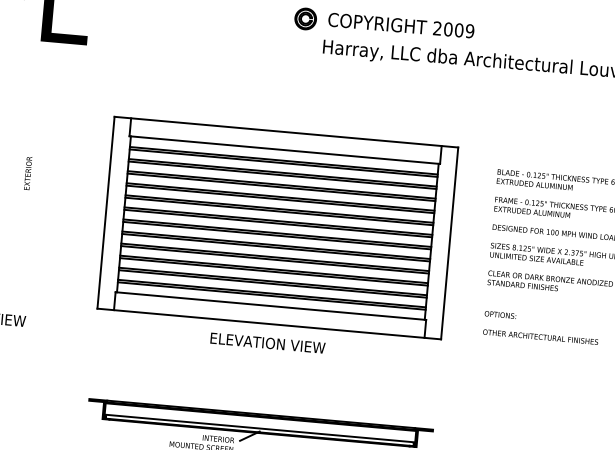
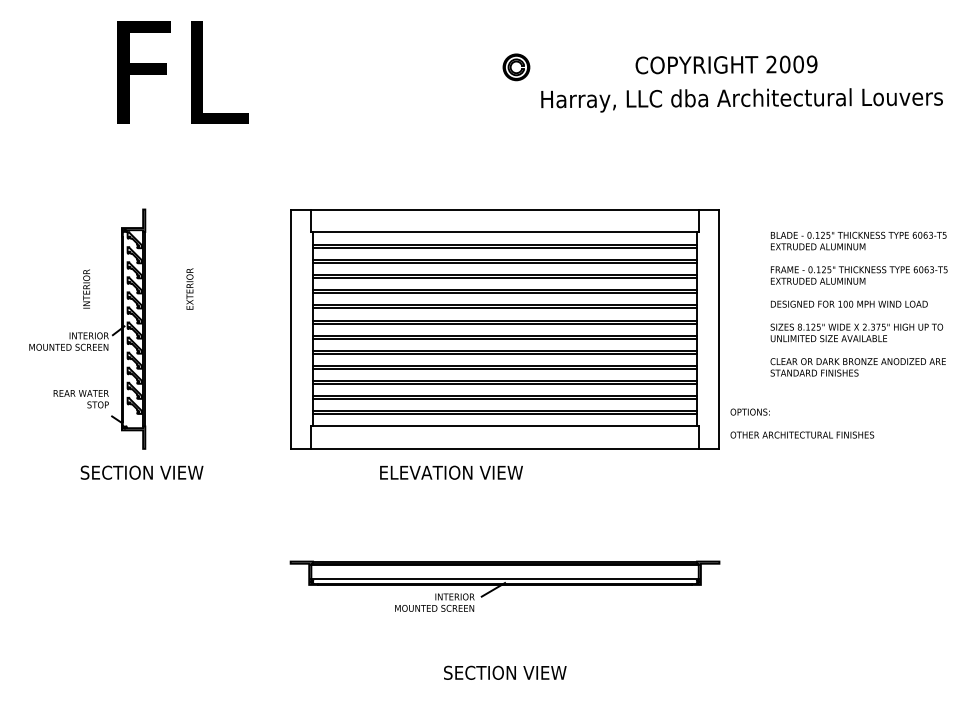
text: (401, 25) -> (726, 64), moved
text: (541, 327) -> (802, 423), moved
text: (267, 343) -> (451, 472), moved

